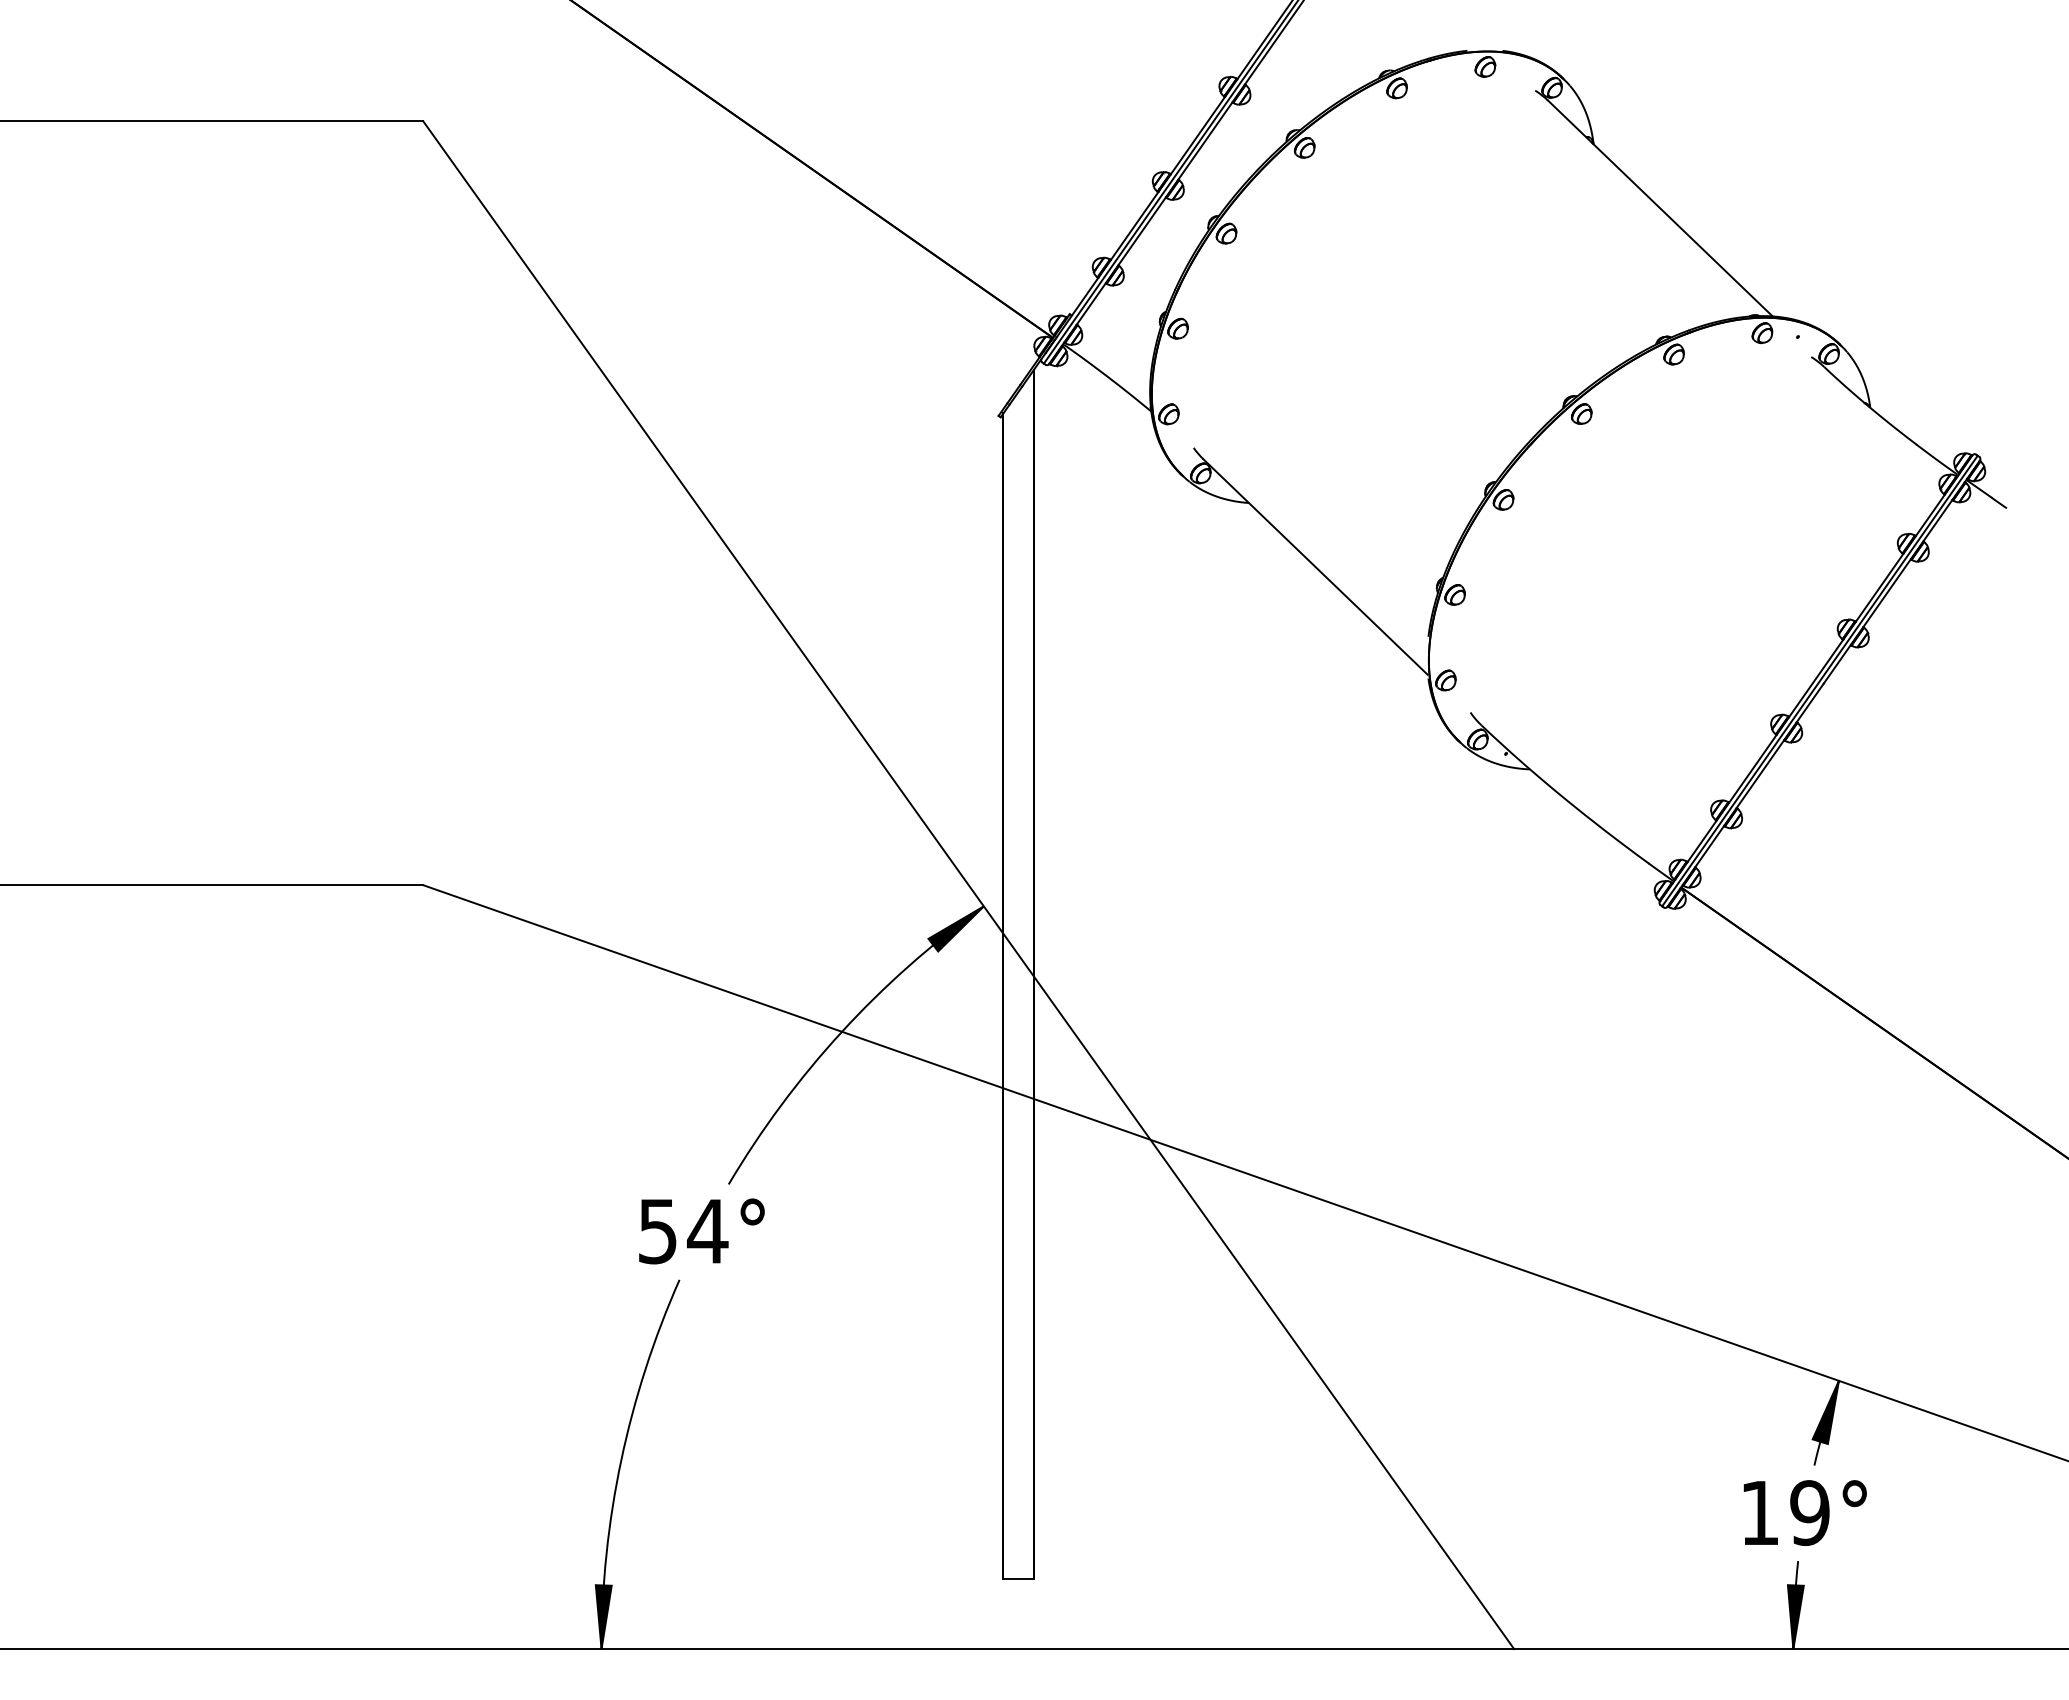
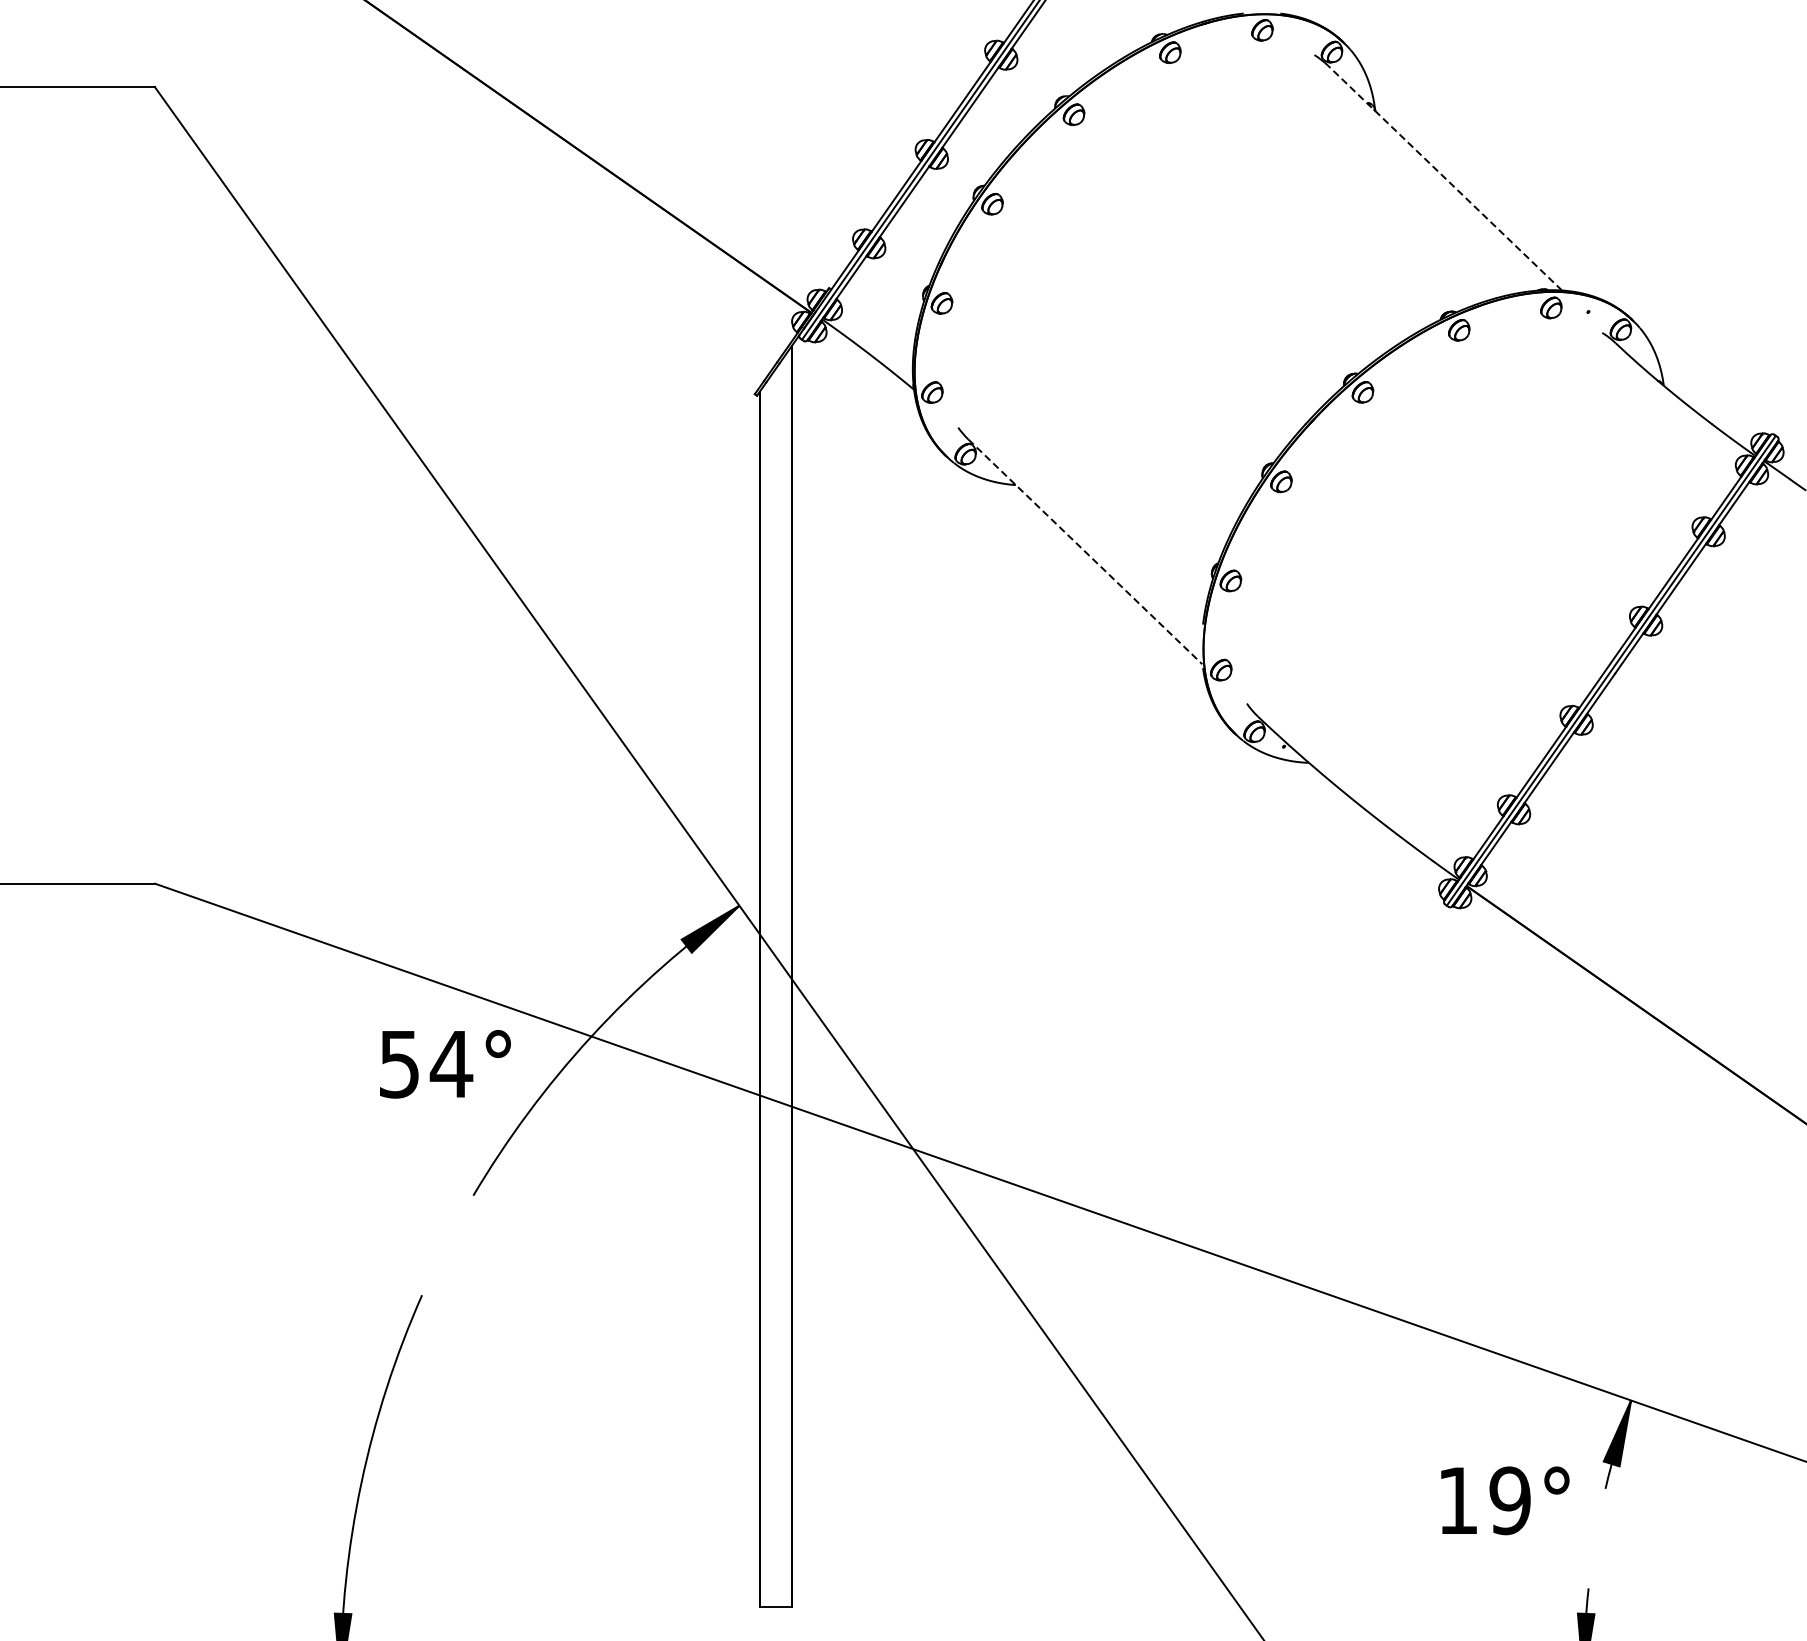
line: (1660, 208) -> (1445, 177), solid -> dashed
line: (1315, 567) -> (1085, 552), solid -> dashed
text: (701, 1231) -> (445, 1064), moved
text: (1804, 1512) -> (1504, 1500), moved

